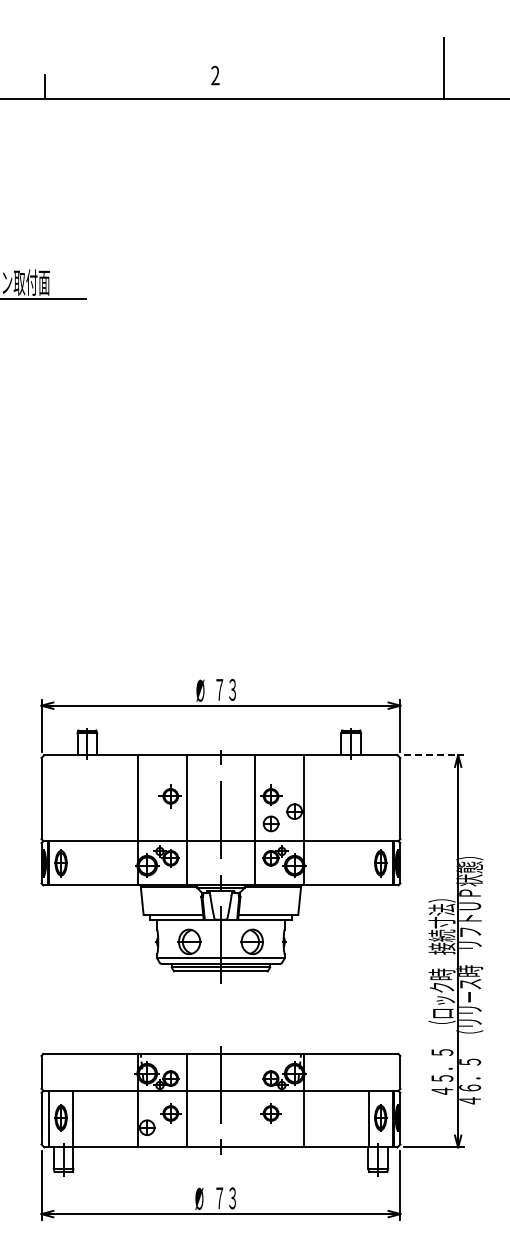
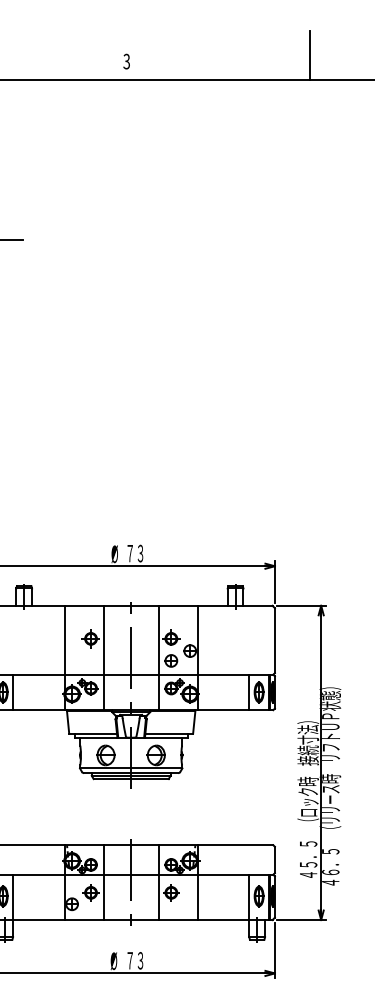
text: (215, 75) -> (126, 61), 2 -> 3
line: (434, 755) -> (302, 606), dashed -> solid
line: (73, 863) -> (13, 692), added
line: (368, 863) -> (249, 692), added
line: (255, 1100) -> (158, 882), added

